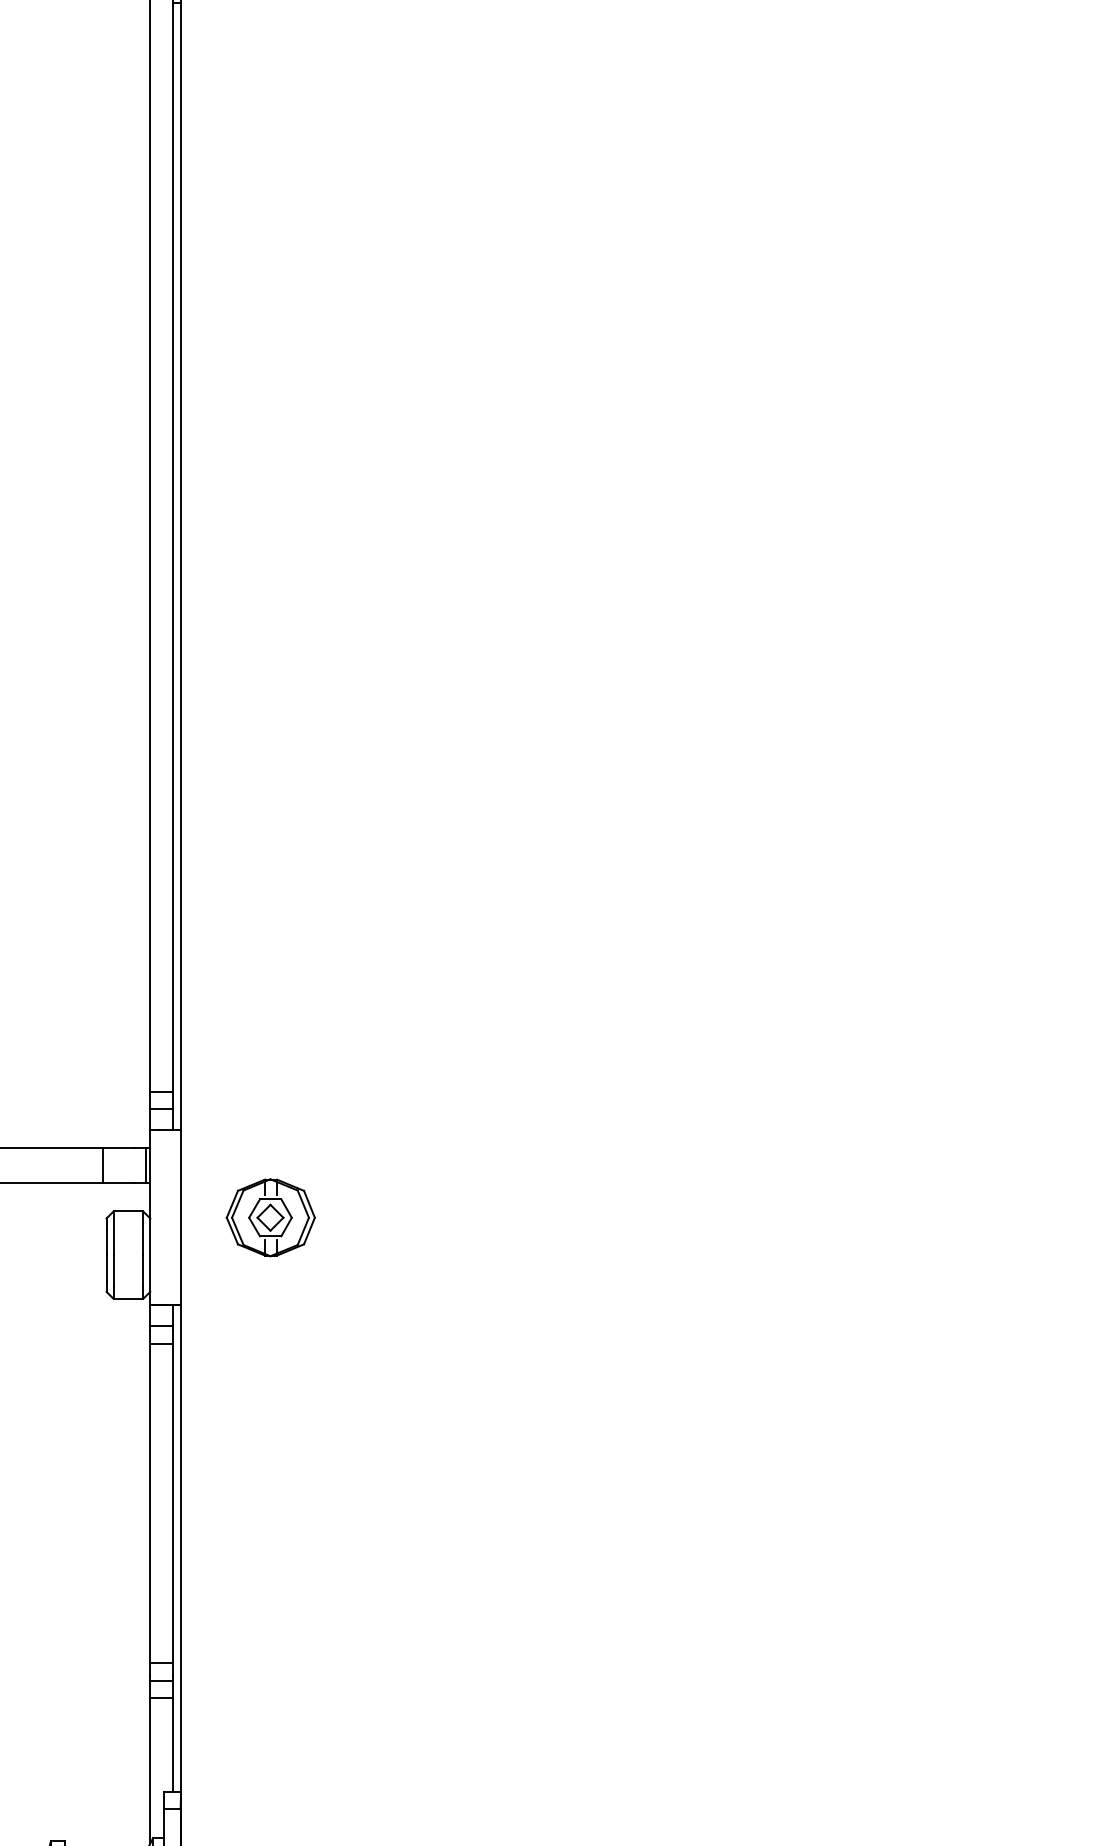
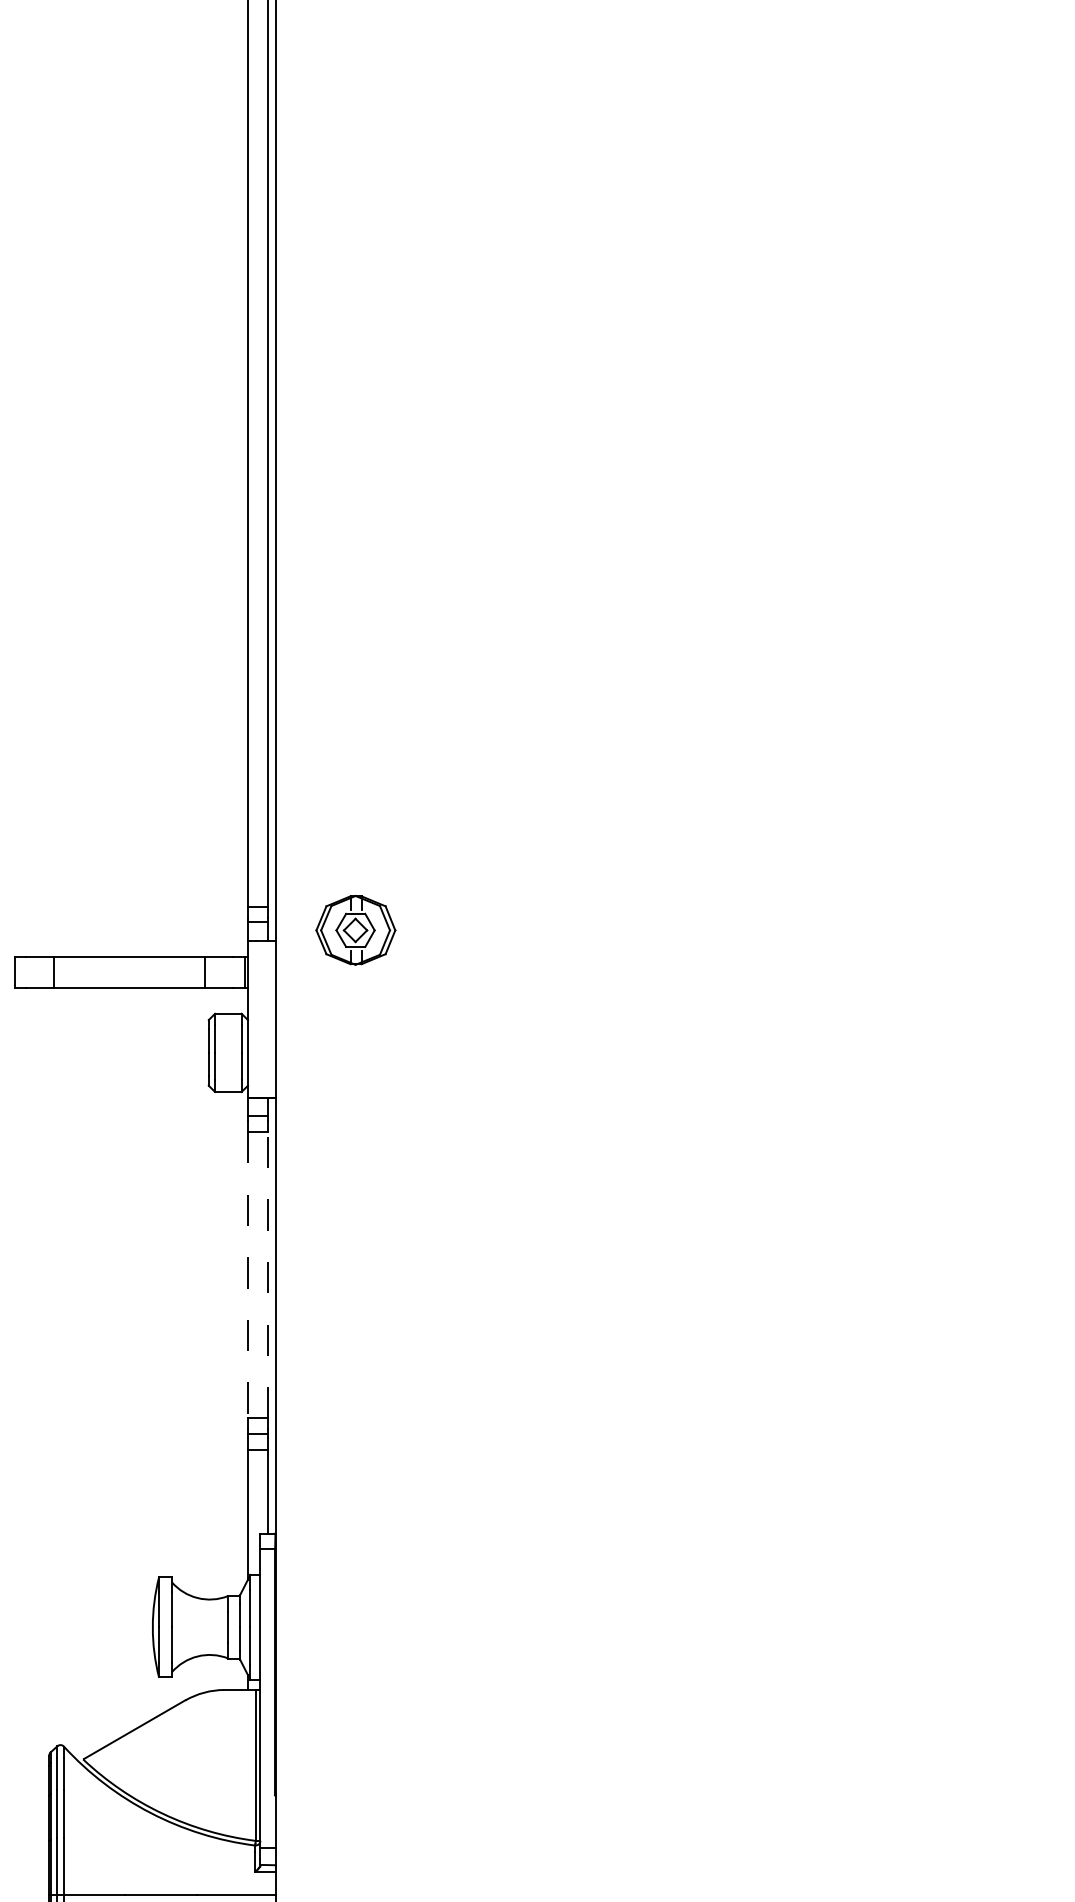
part: (270, 1216) -> (355, 929), moved
line: (172, 1502) -> (267, 1274), solid -> dashed
line: (149, 1503) -> (247, 1275), solid -> dashed

